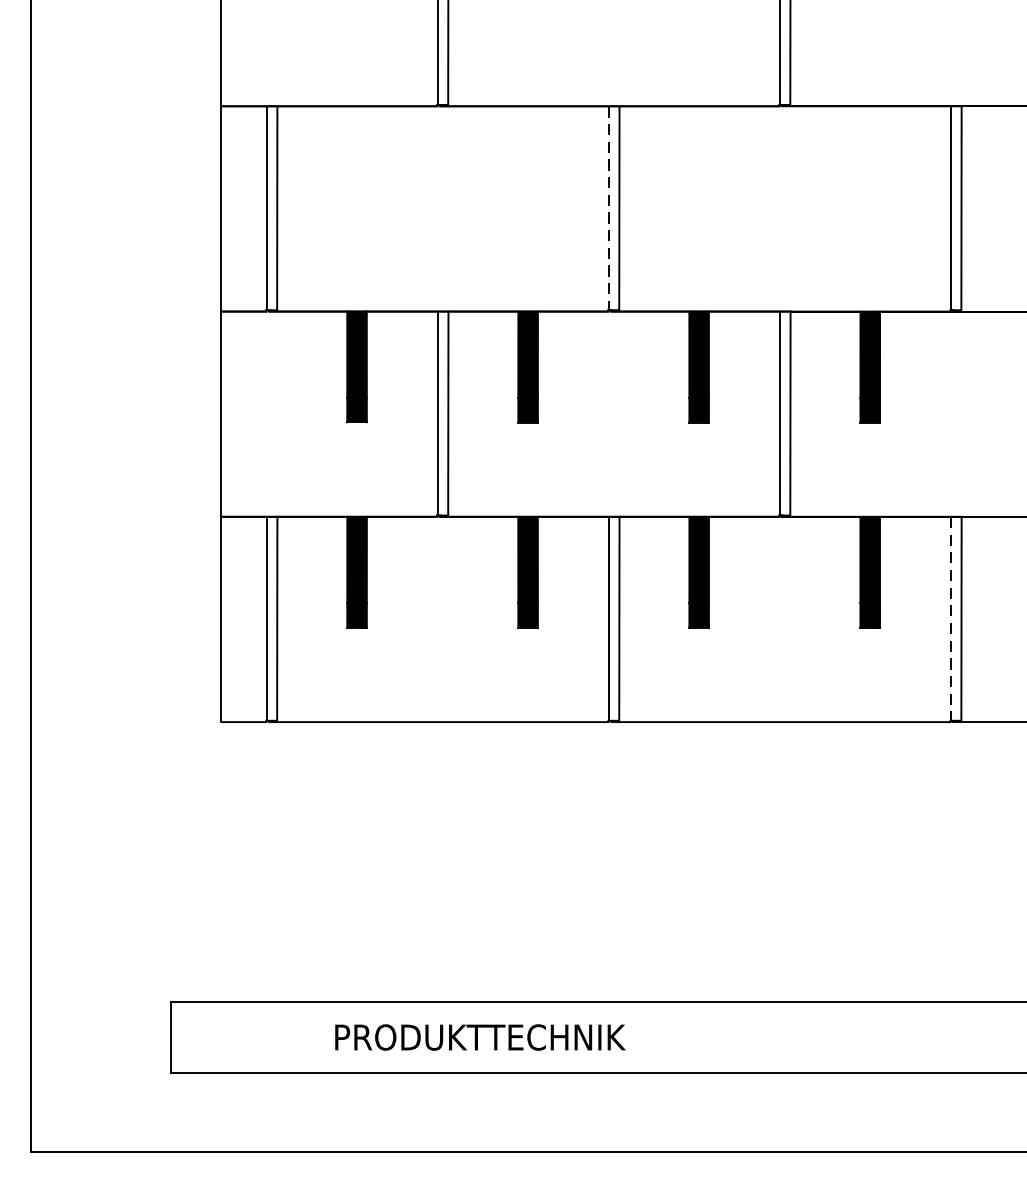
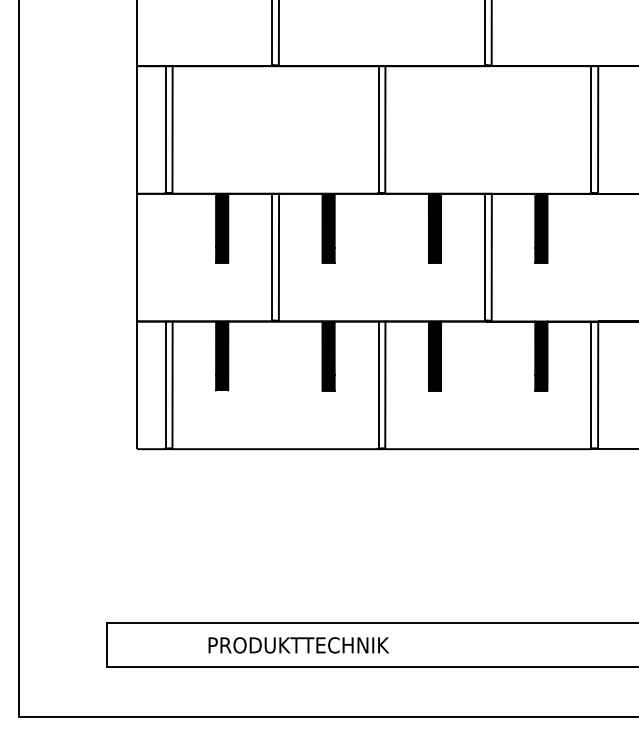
line: (608, 209) -> (378, 130), dashed -> solid
line: (950, 619) -> (591, 385), dashed -> solid

